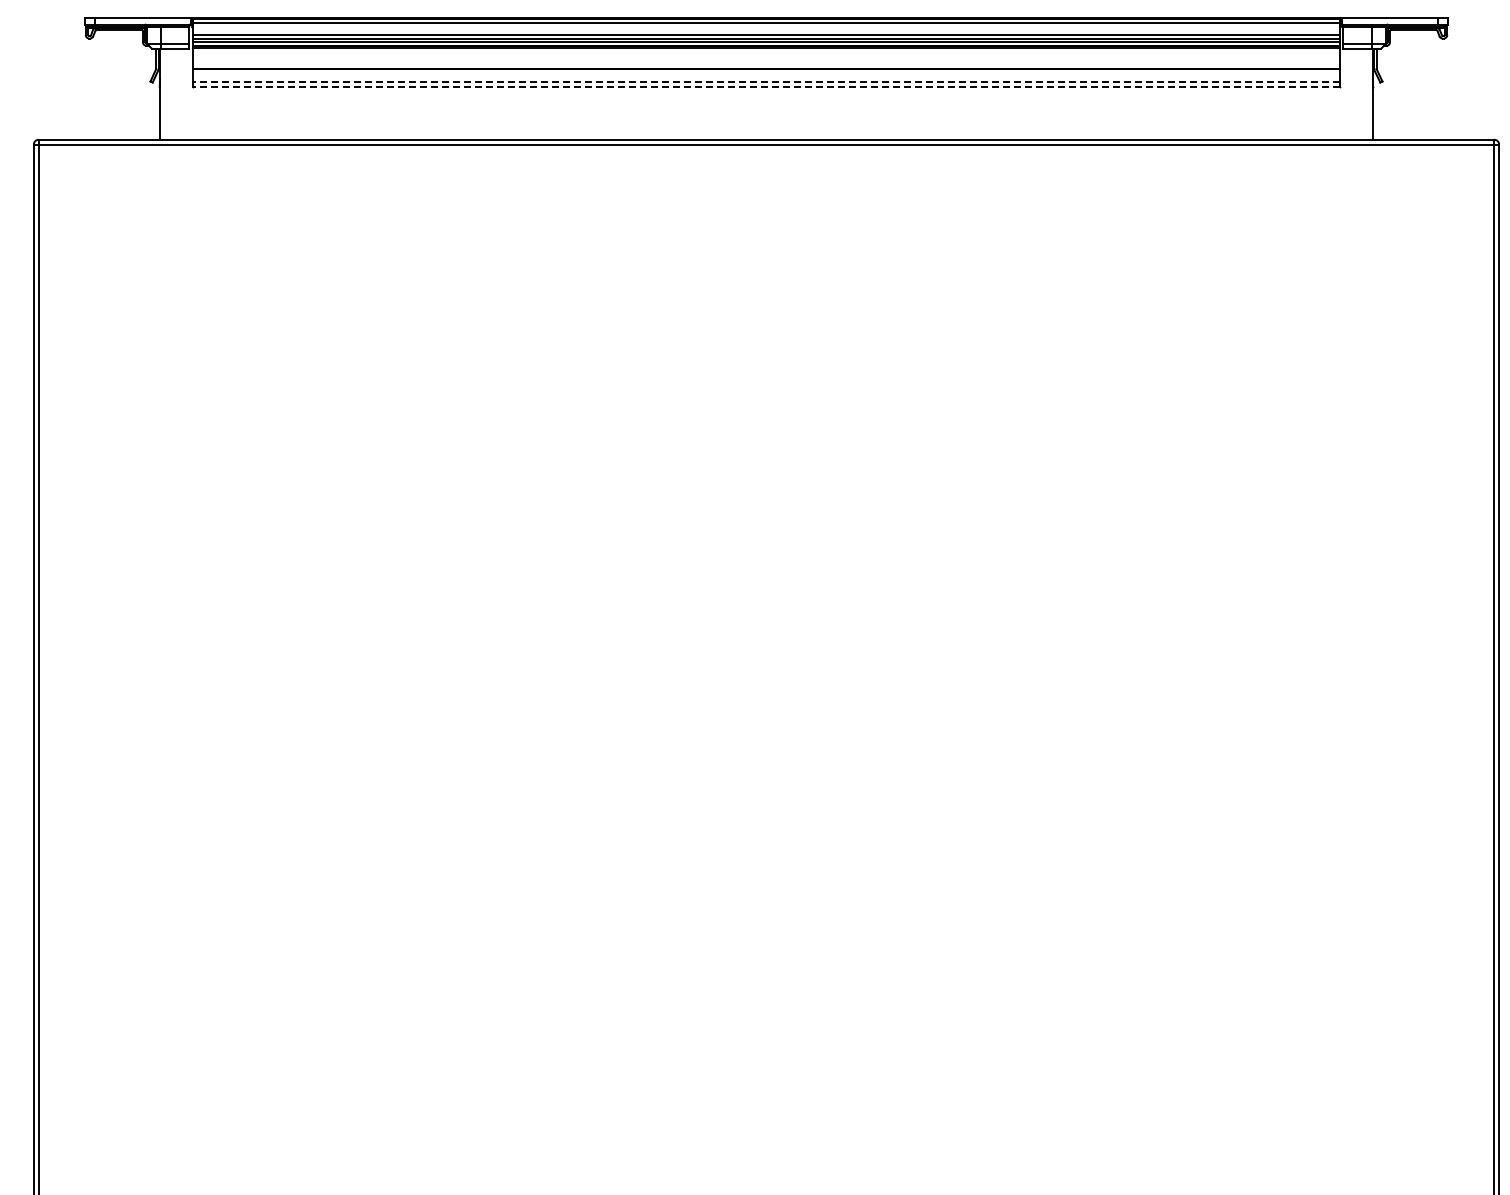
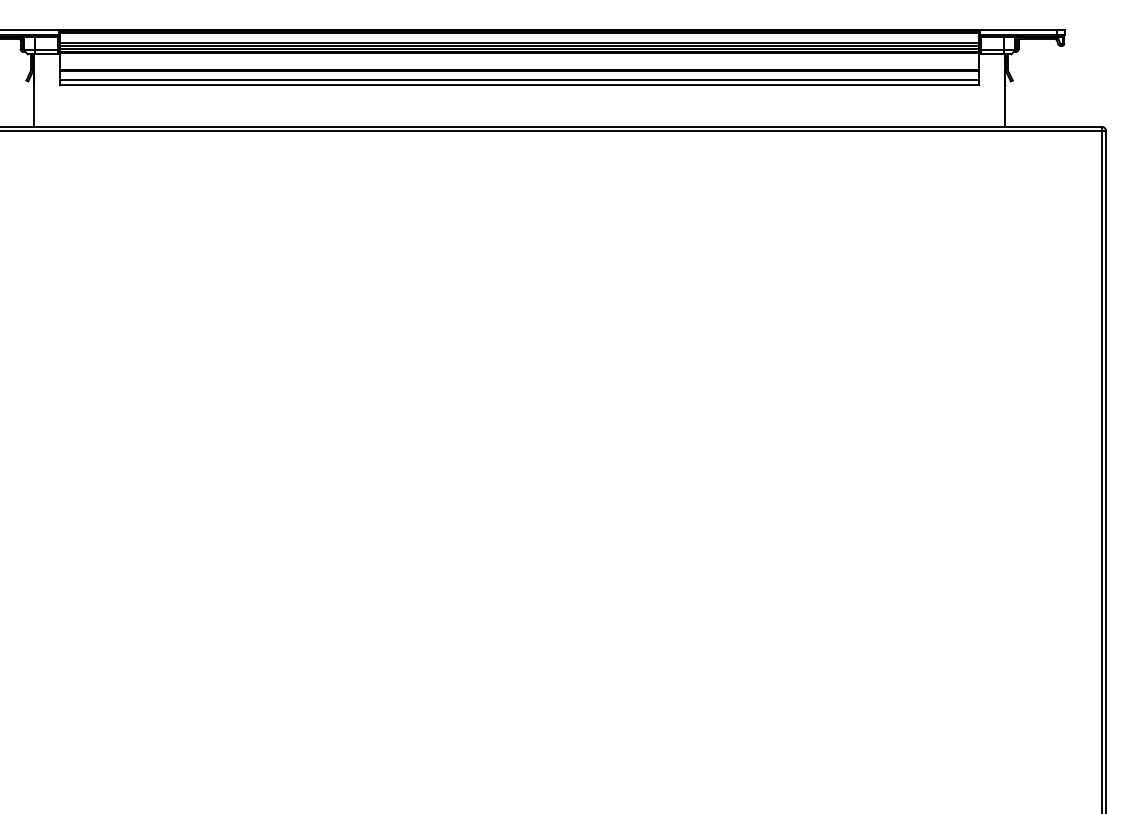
line: (766, 81) -> (519, 80), dashed -> solid
line: (766, 87) -> (519, 85), dashed -> solid

